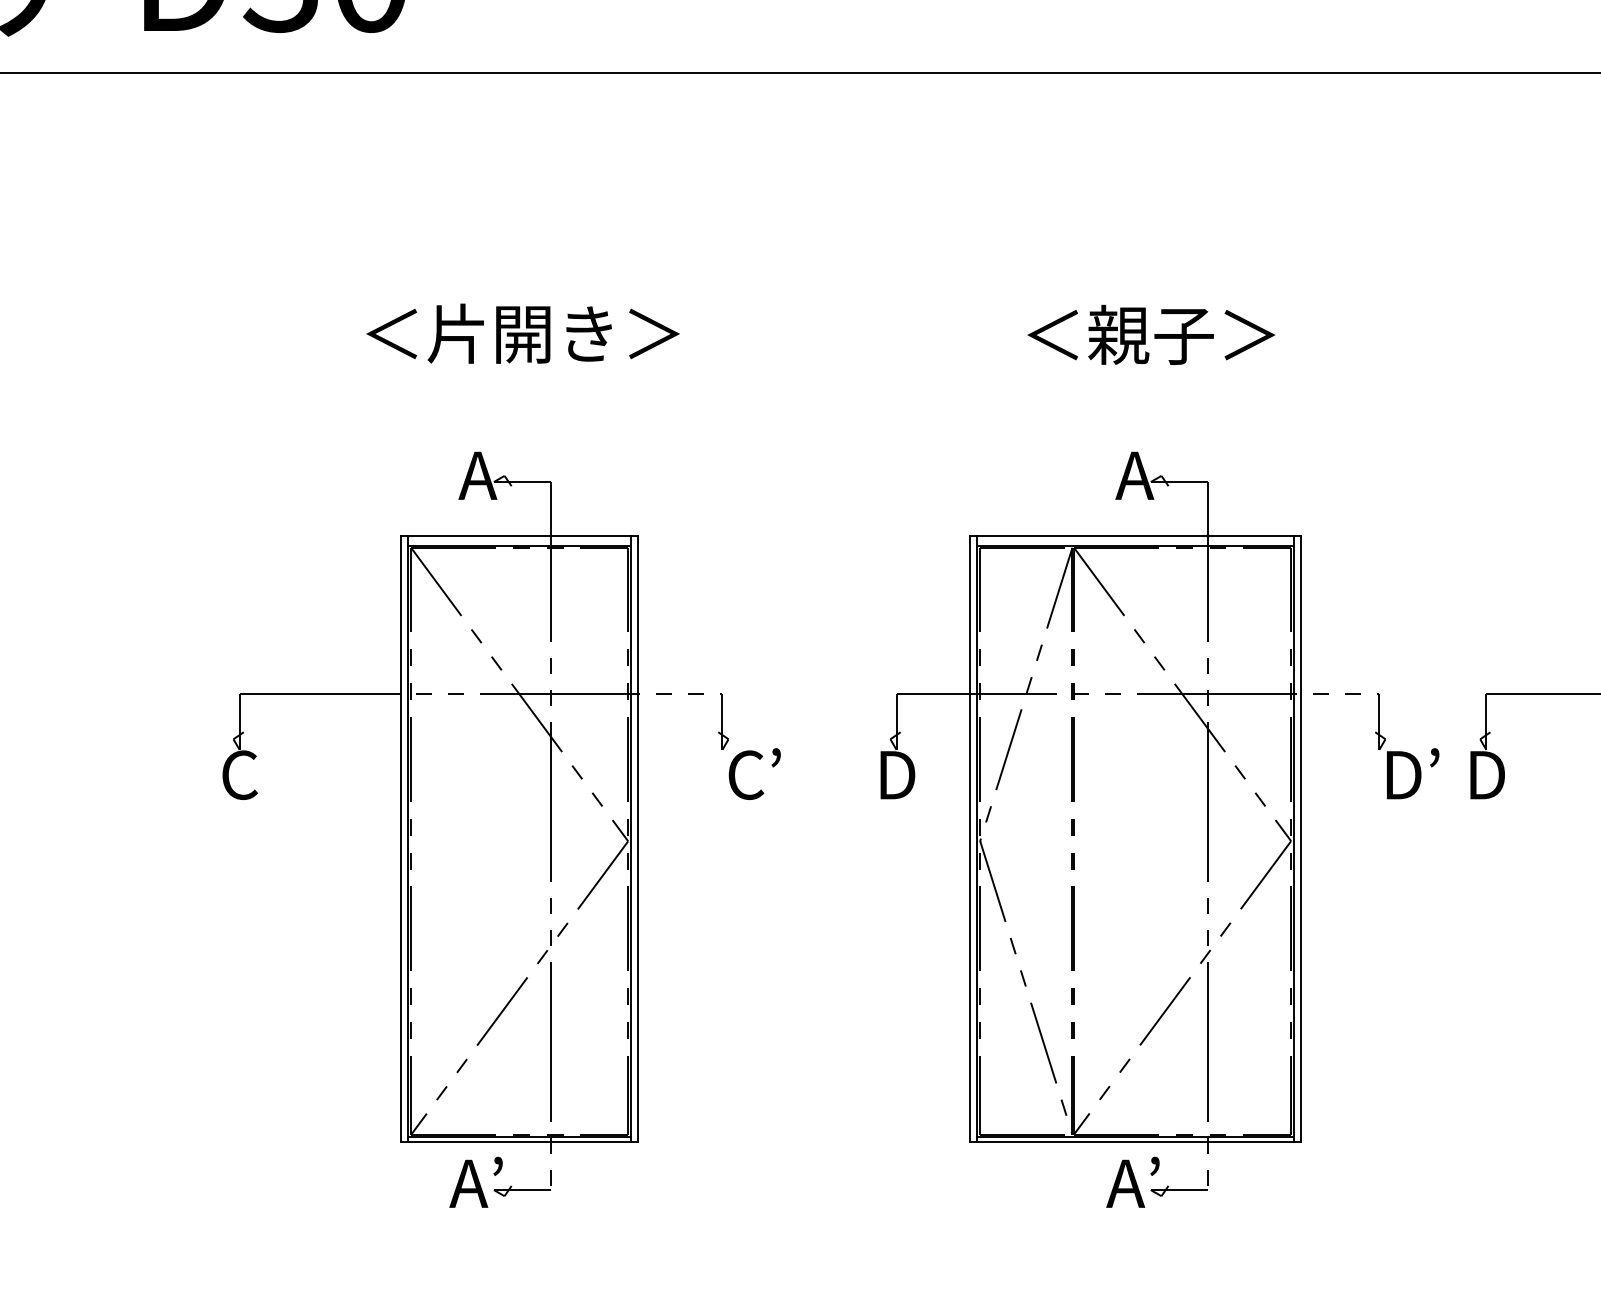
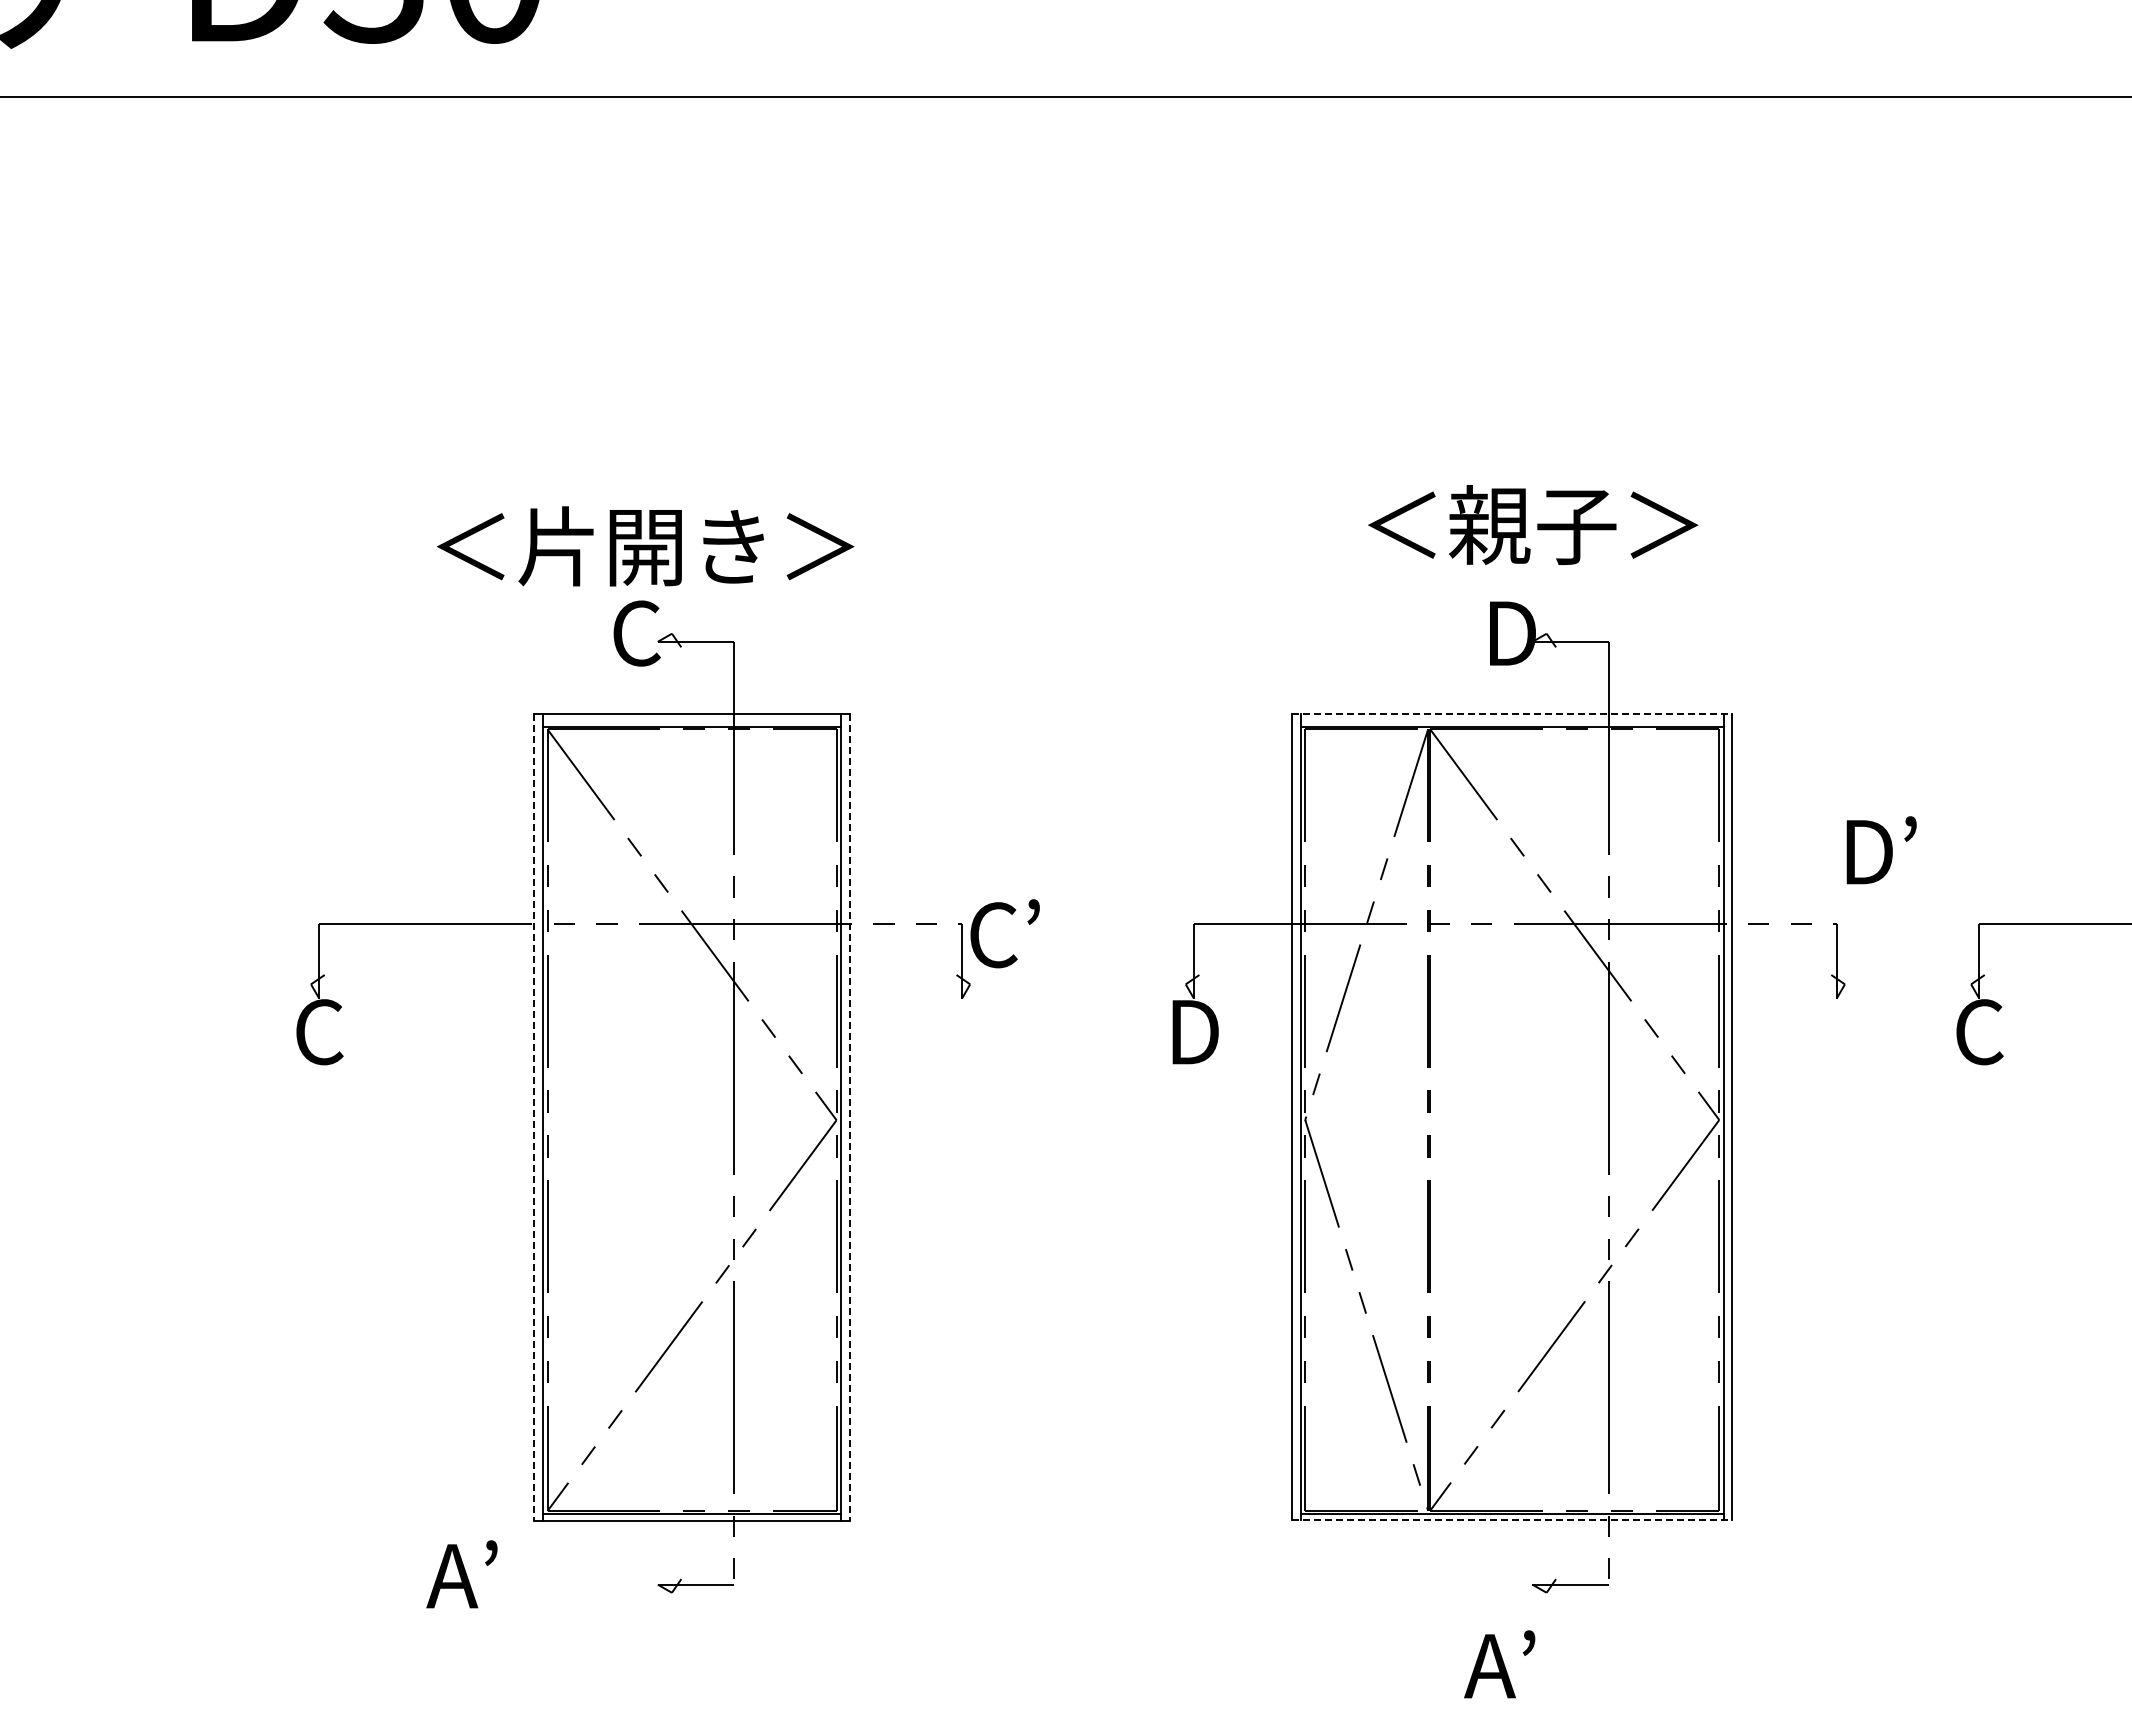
text: (523, 333) -> (645, 546), moved
text: (1151, 335) -> (1533, 525), moved
text: (477, 475) -> (636, 633), A -> C
text: (1135, 475) -> (1511, 633), A -> D
line: (1135, 536) -> (1512, 714), solid -> dashed
text: (754, 773) -> (1004, 933), moved
text: (1412, 773) -> (1881, 850), moved
text: (1487, 775) -> (1980, 1032), D -> C
line: (401, 840) -> (534, 1118), solid -> dashed
line: (637, 840) -> (849, 1118), solid -> dashed
line: (1135, 1141) -> (1512, 1520), solid -> dashed
text: (475, 1182) -> (461, 1574), moved
text: (1132, 1182) -> (1499, 1664), moved

